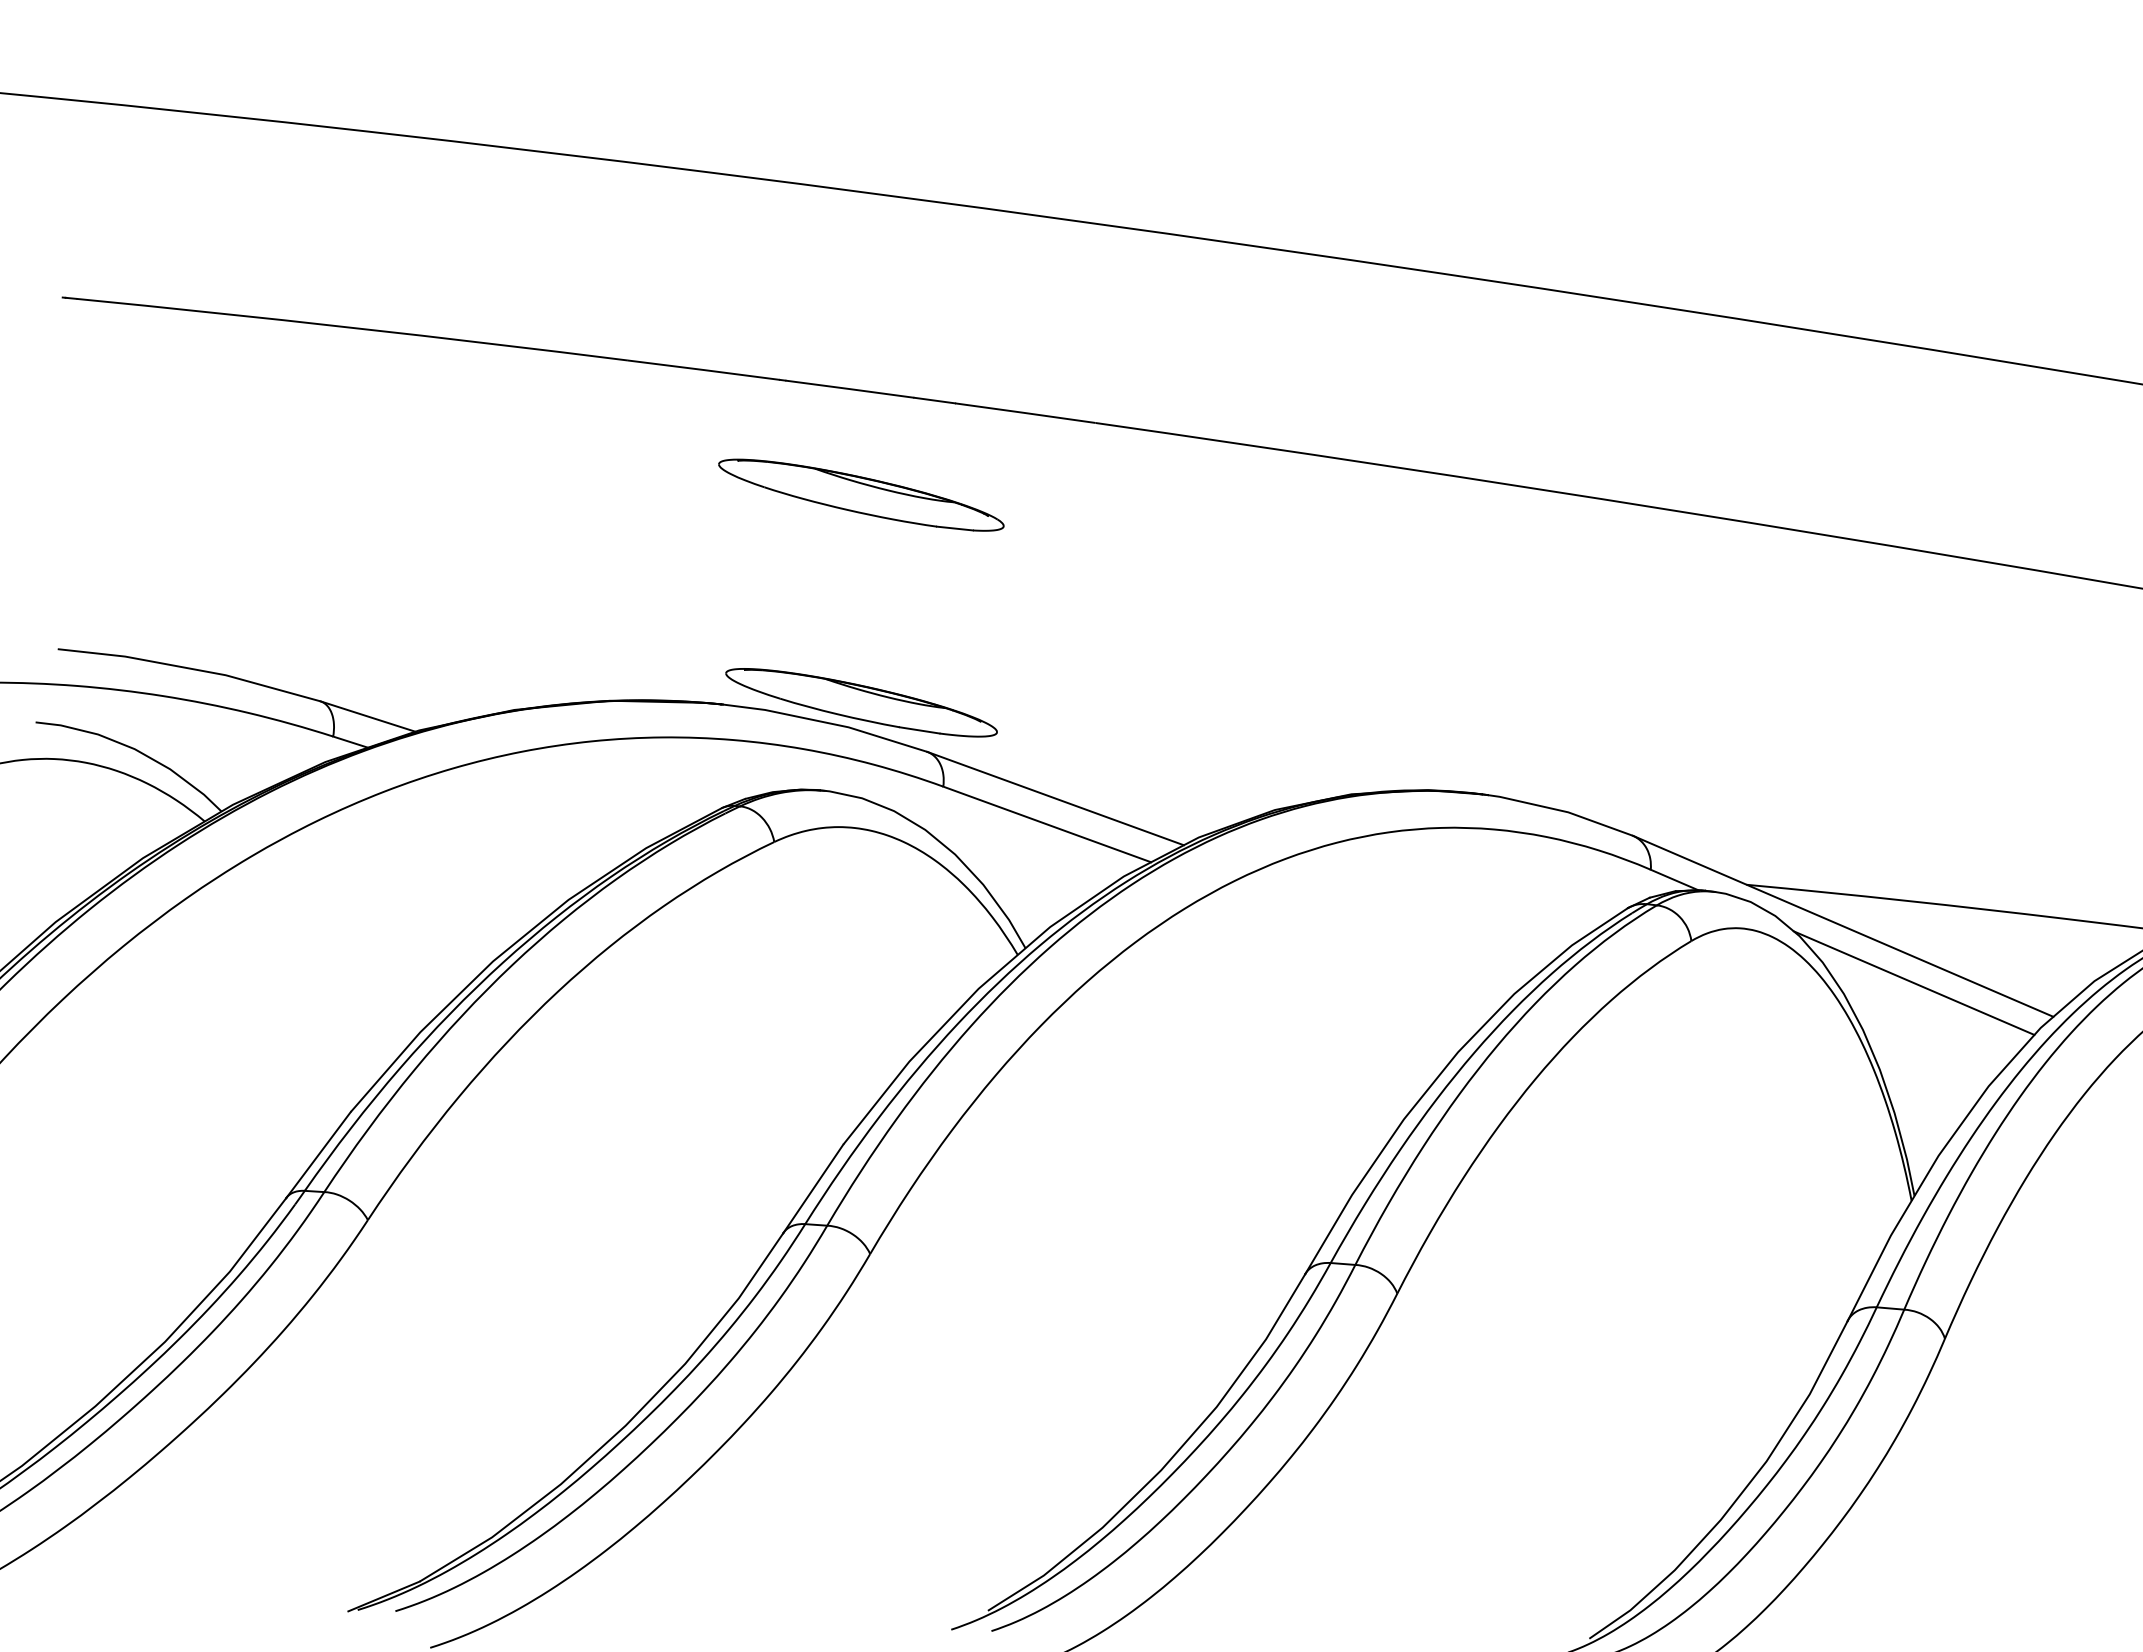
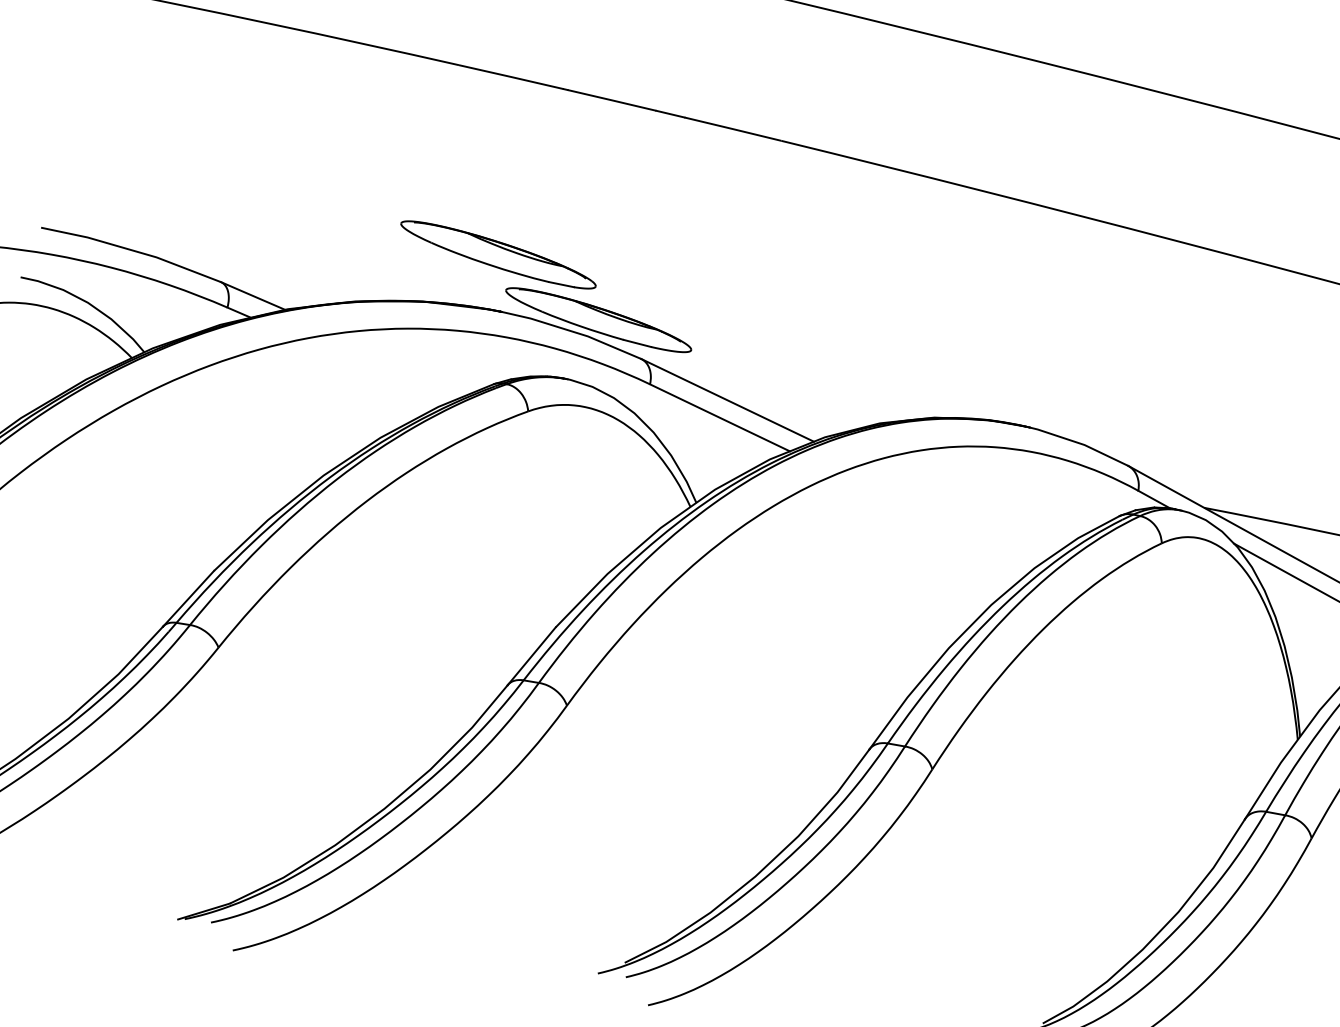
part: (861, 494) -> (498, 254), moved

